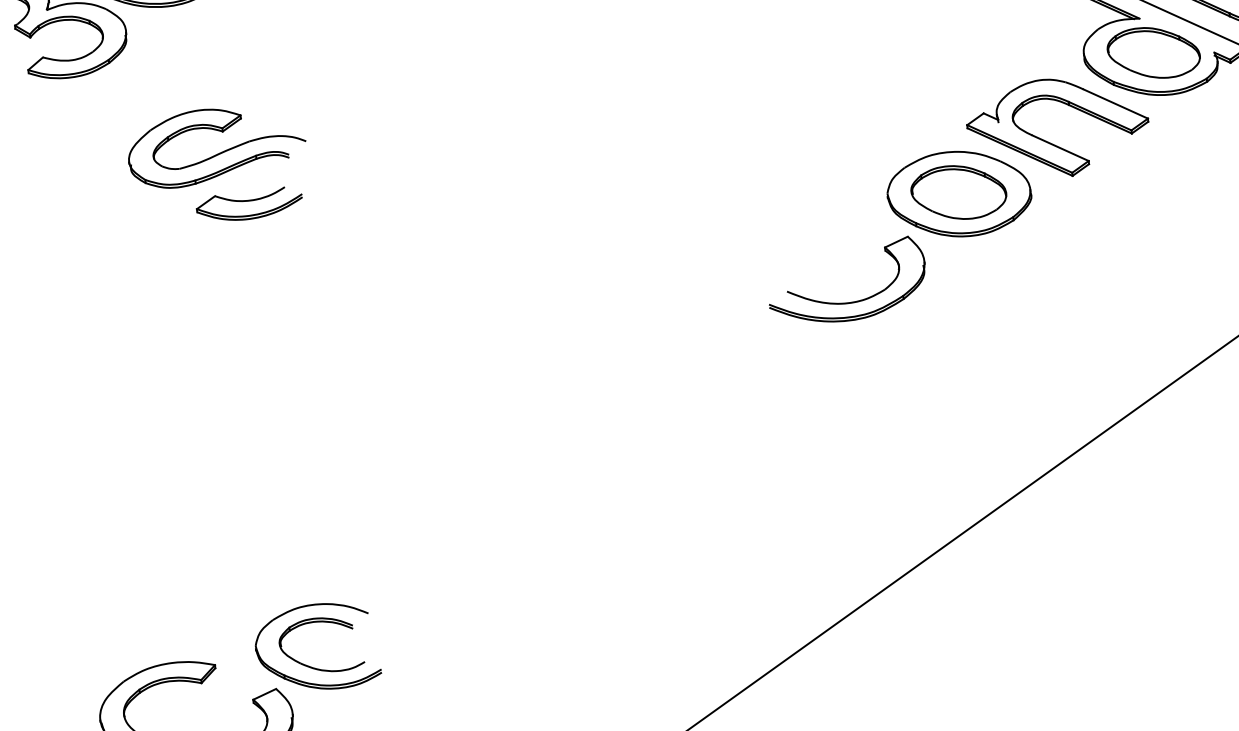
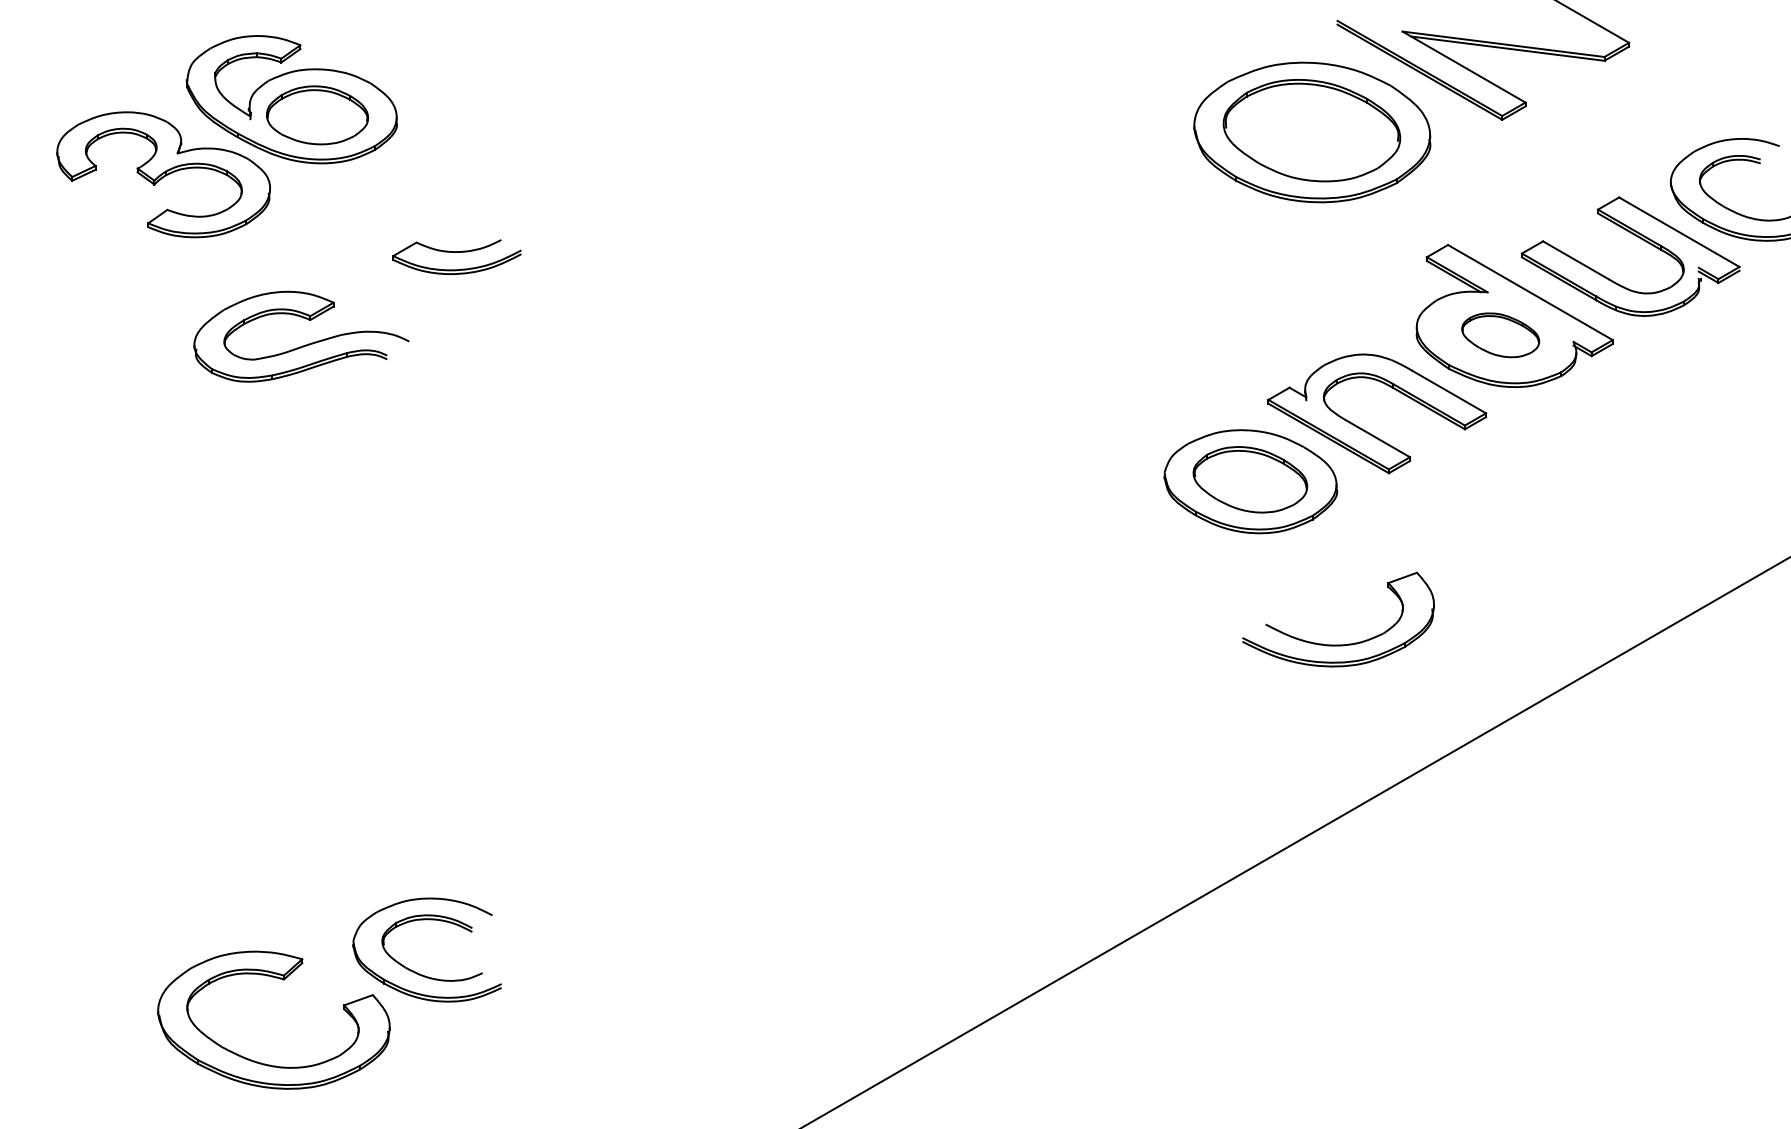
part: (1153, 53) -> (1500, 335), size x0.7
part: (220, 152) -> (305, 344), moved
part: (249, 204) -> (456, 256), moved
part: (848, 302) -> (1338, 644), moved

